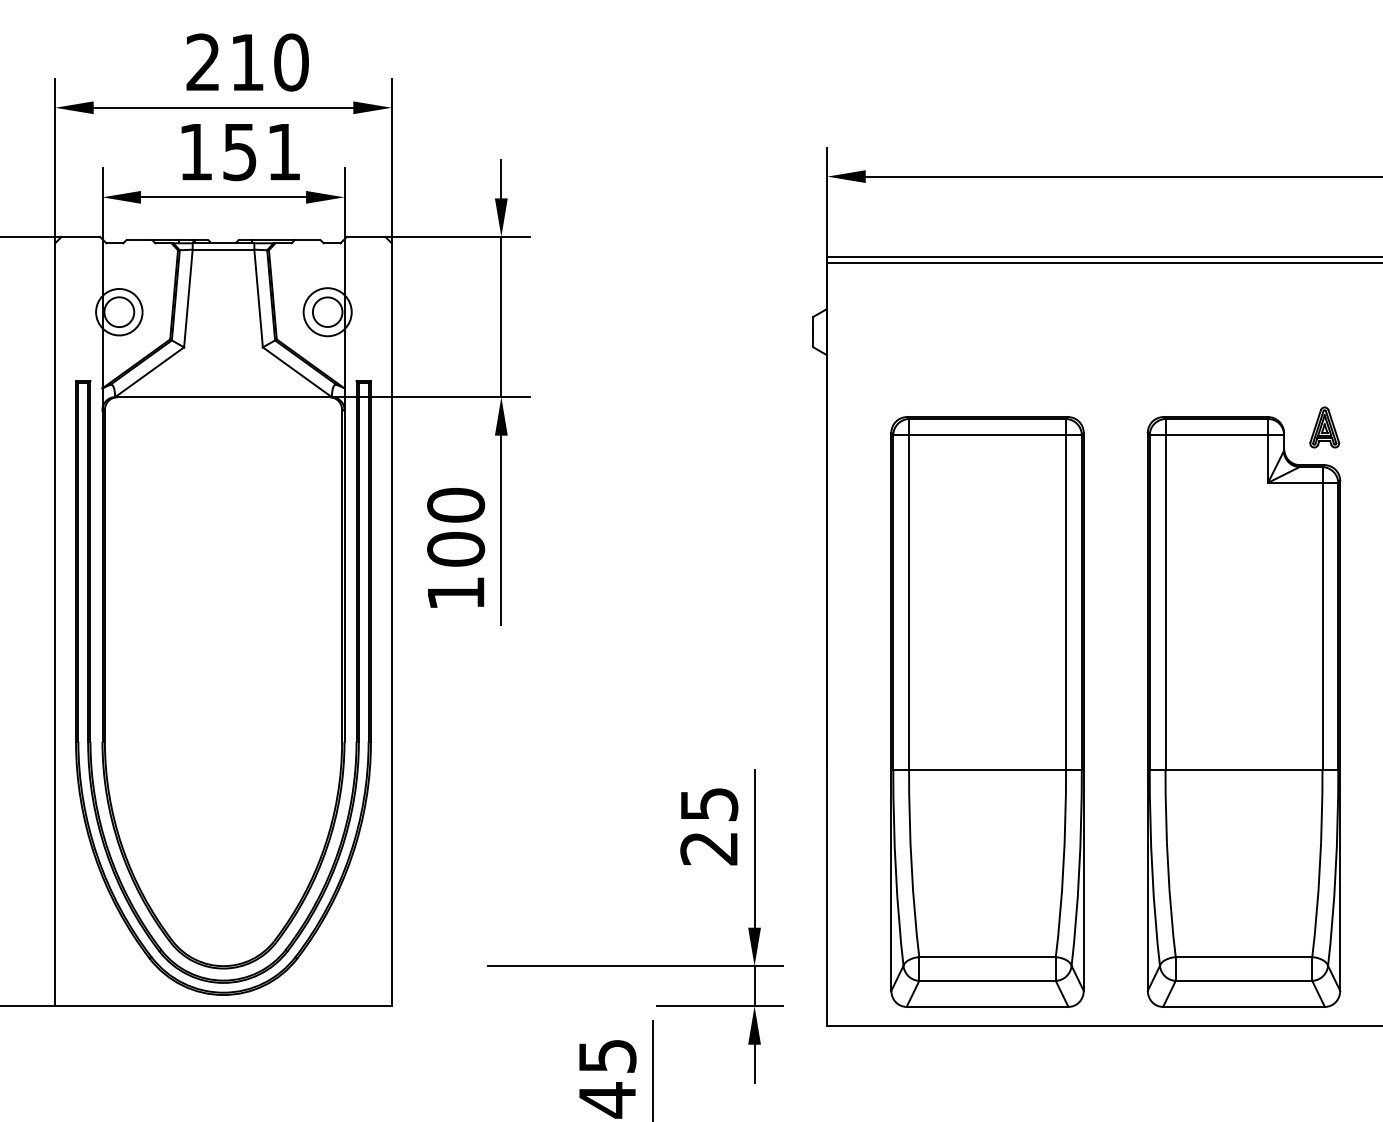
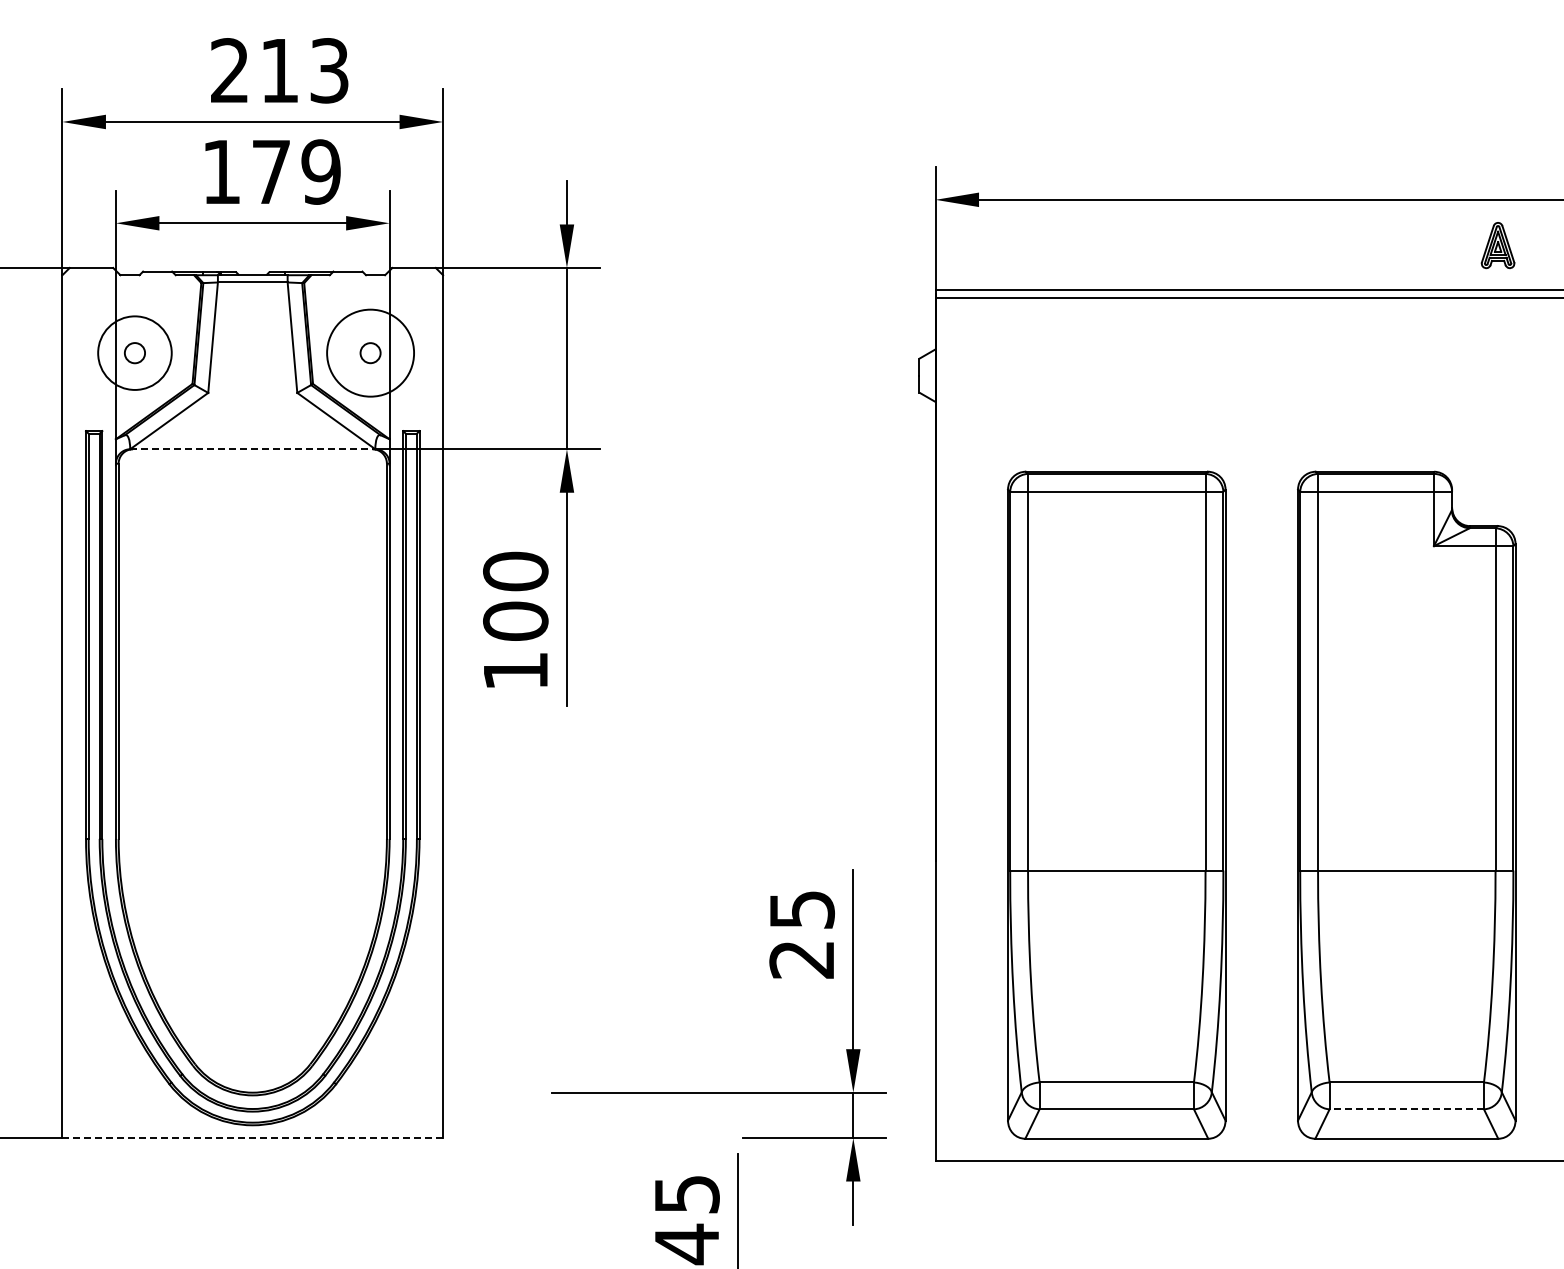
text: (291, 62) -> (329, 70), 210 -> 213
text: (262, 151) -> (296, 171), 151 -> 179
circle: (118, 311) -> (134, 352), size x1.4
circle: (327, 311) -> (370, 352), size x0.6
circle: (327, 311) -> (370, 352), size x1.6
circle: (118, 312) -> (134, 353), size x0.6
line: (224, 397) -> (253, 449), solid -> dashed
part: (1324, 427) -> (1497, 245), moved
line: (1243, 981) -> (1406, 1109), solid -> dashed
line: (223, 1006) -> (252, 1138), solid -> dashed

